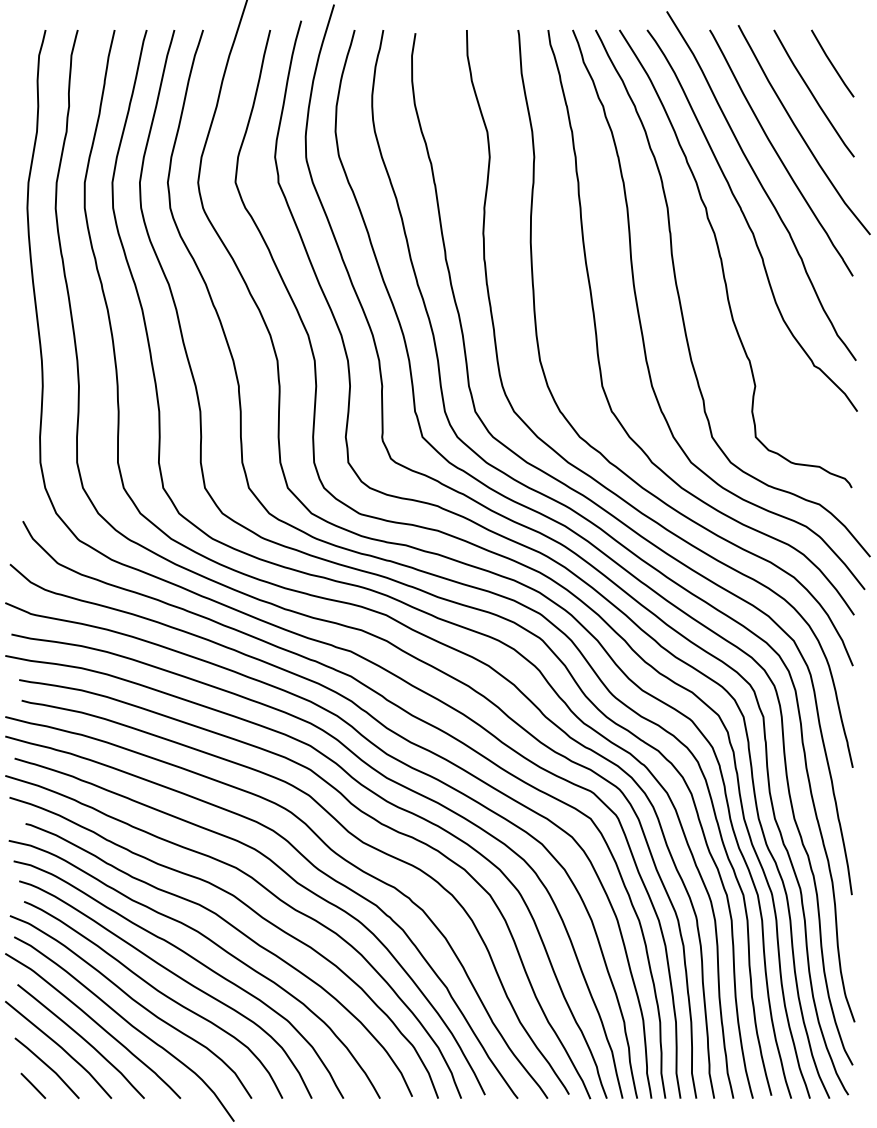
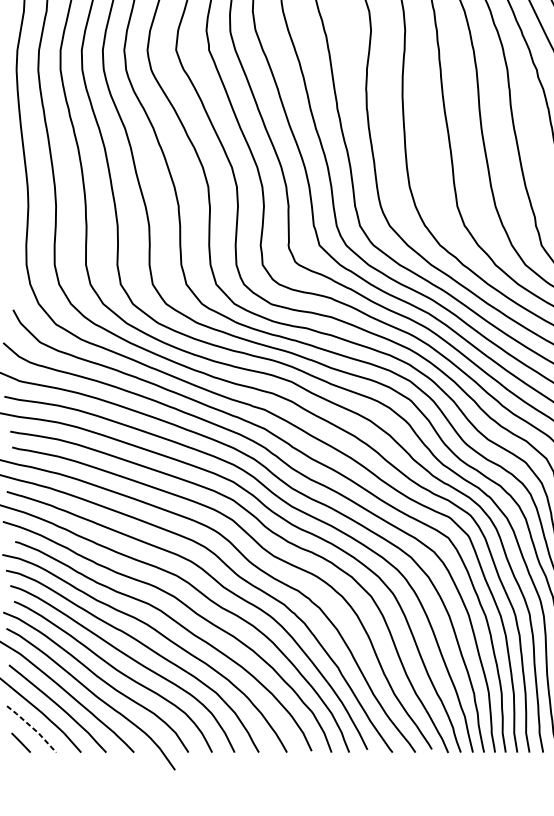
line: (48, 1066) -> (32, 727), solid -> dashed

